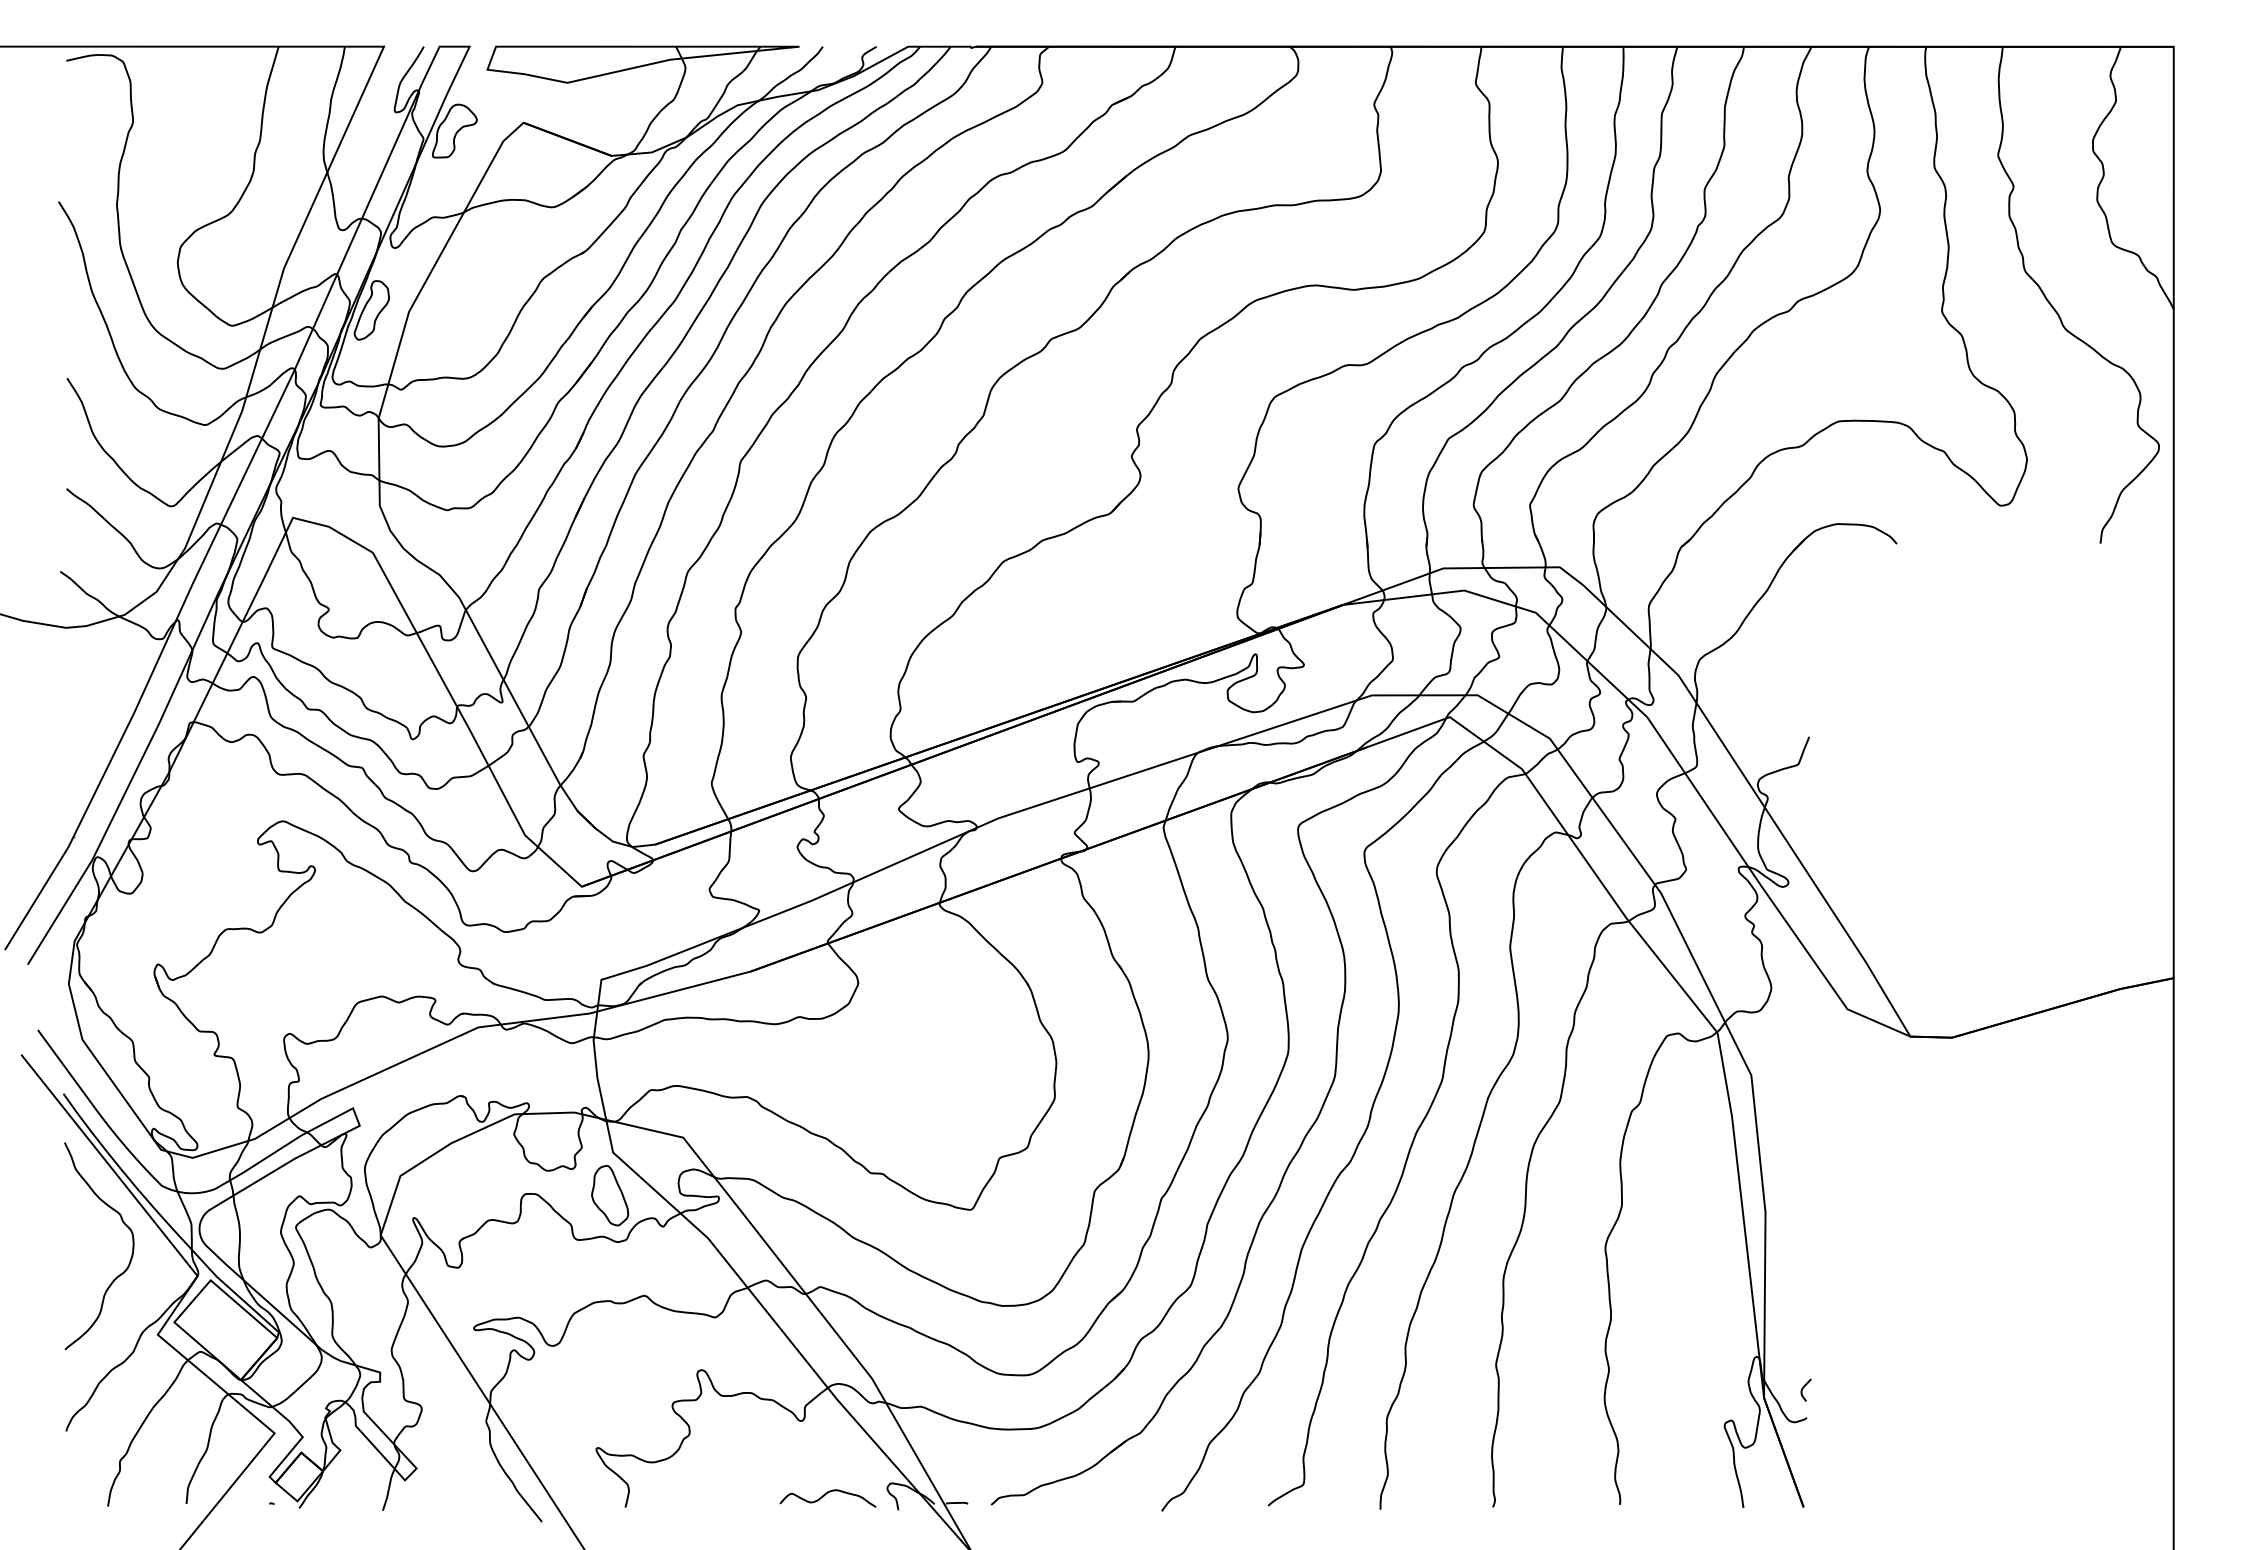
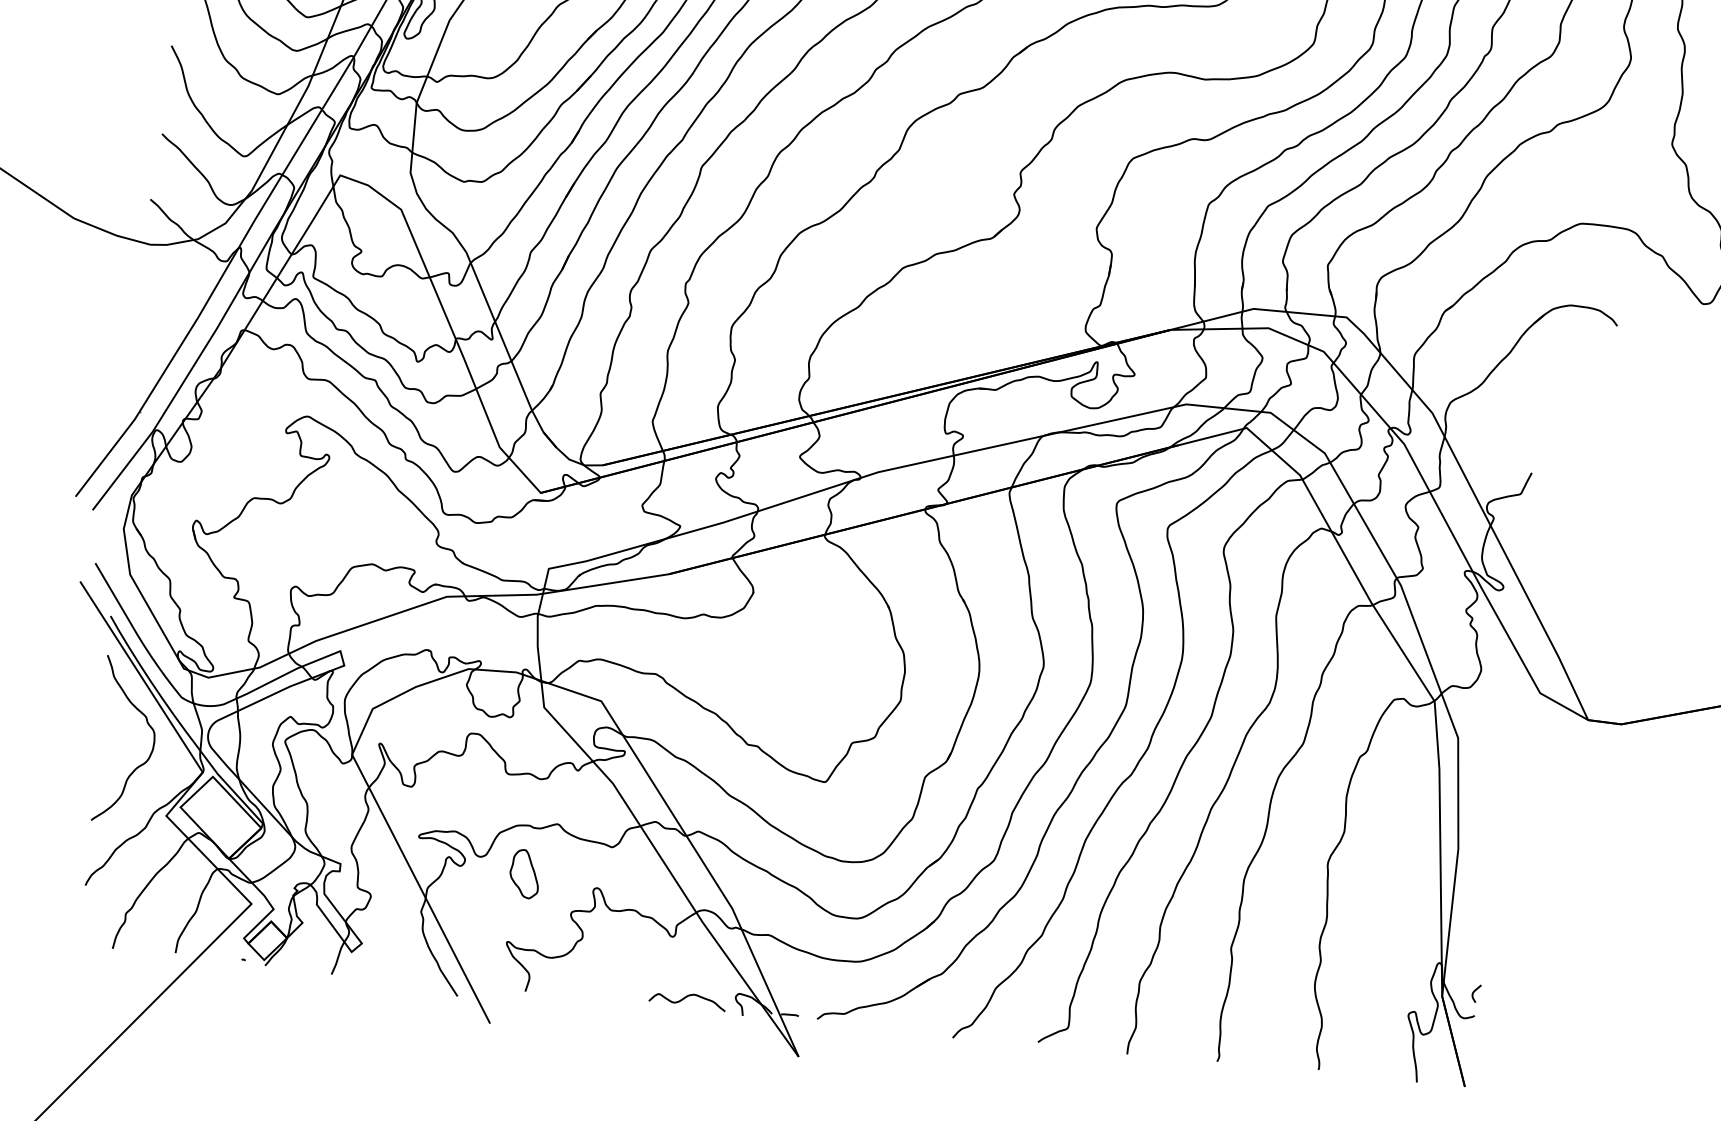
part: (610, 1195) -> (525, 873), moved

